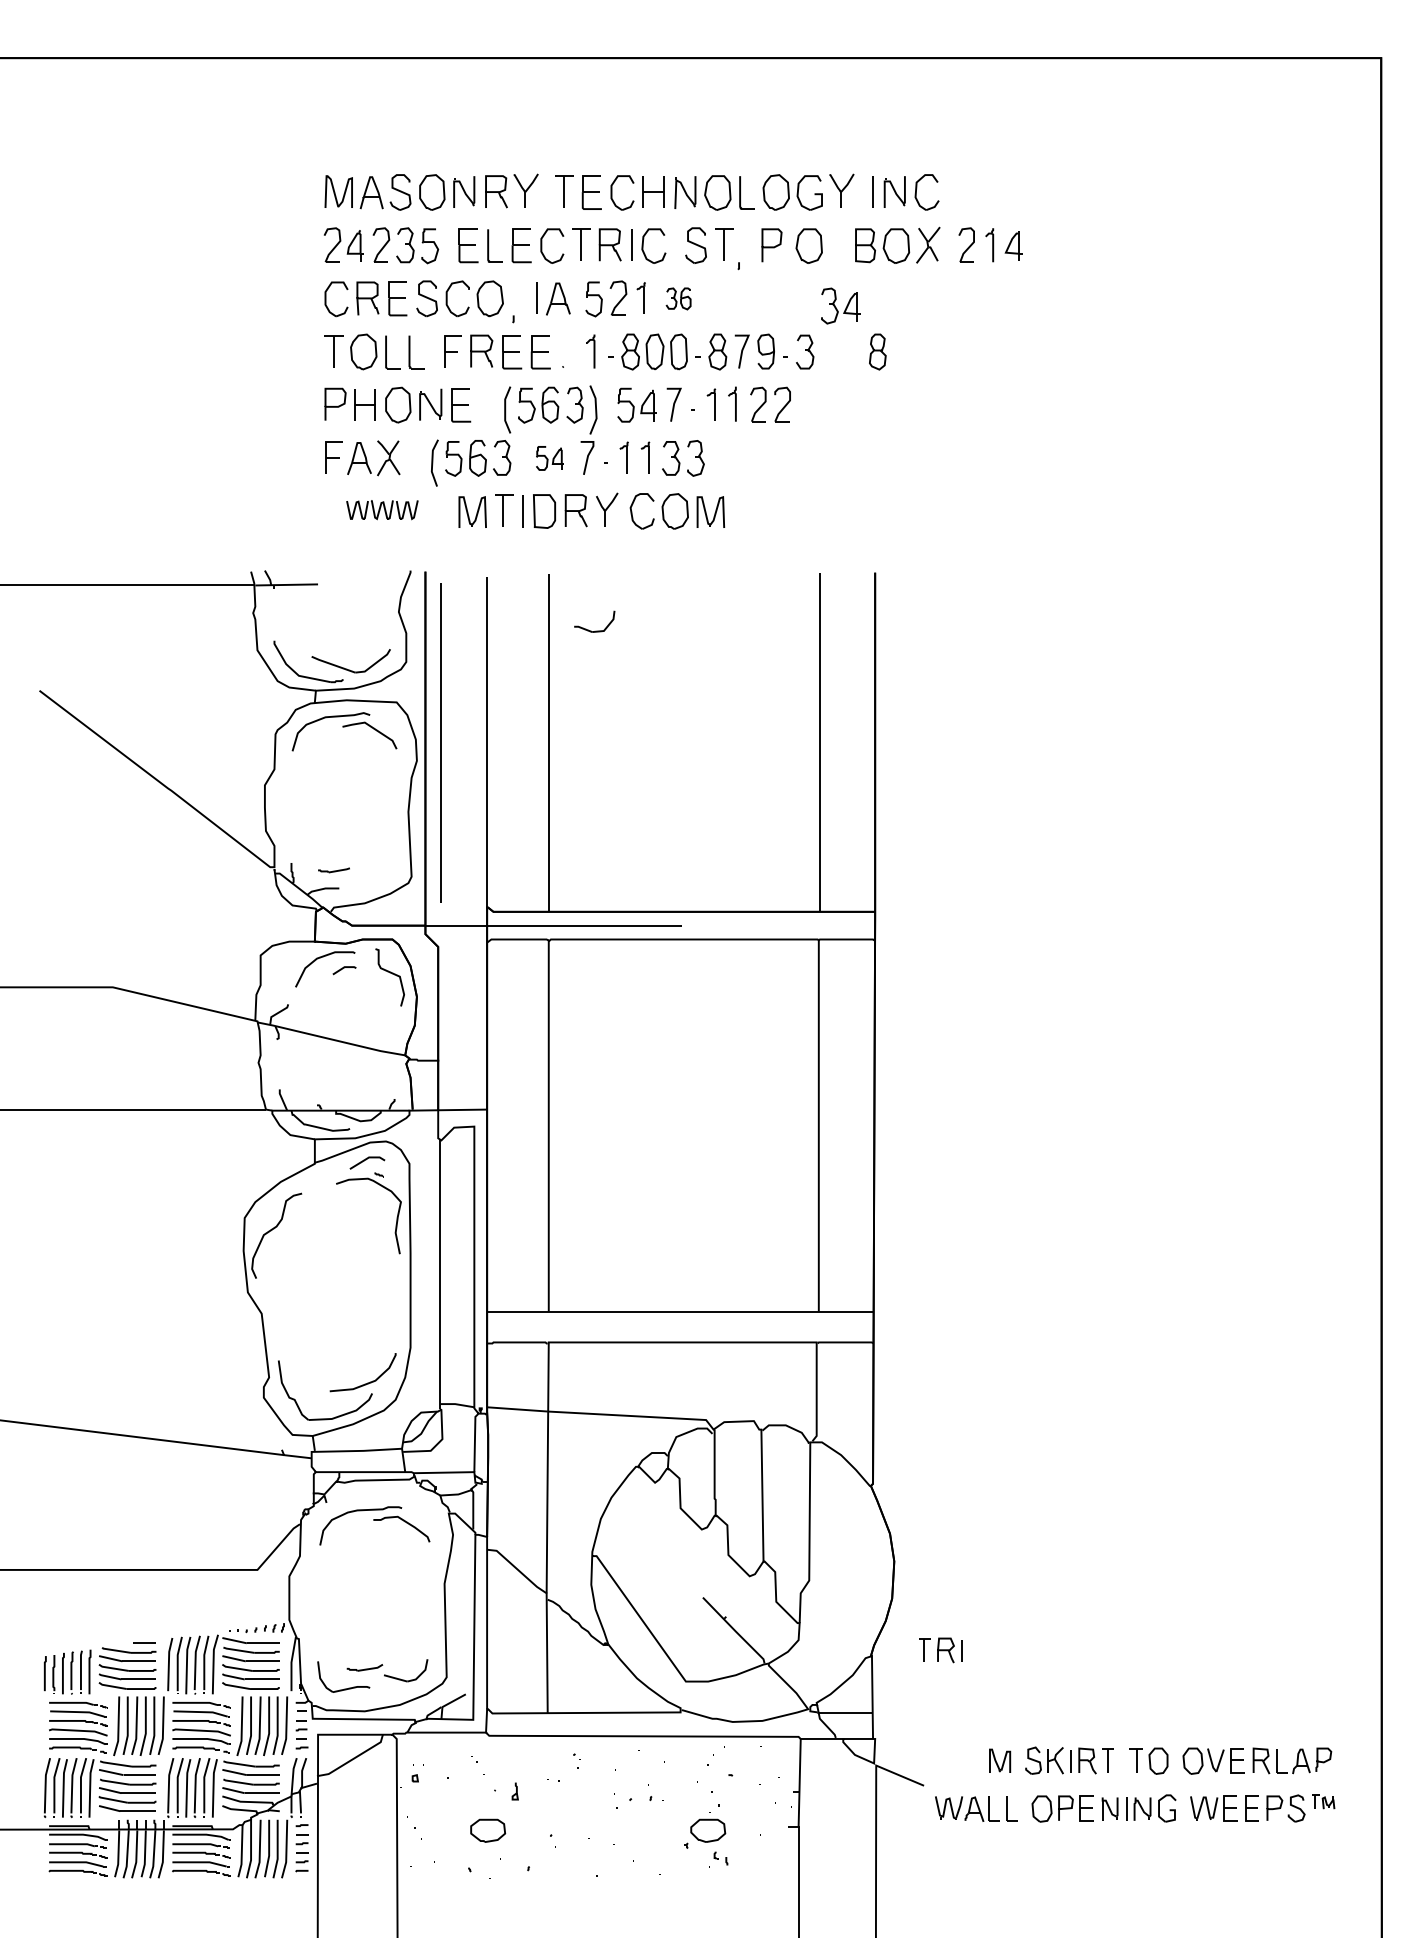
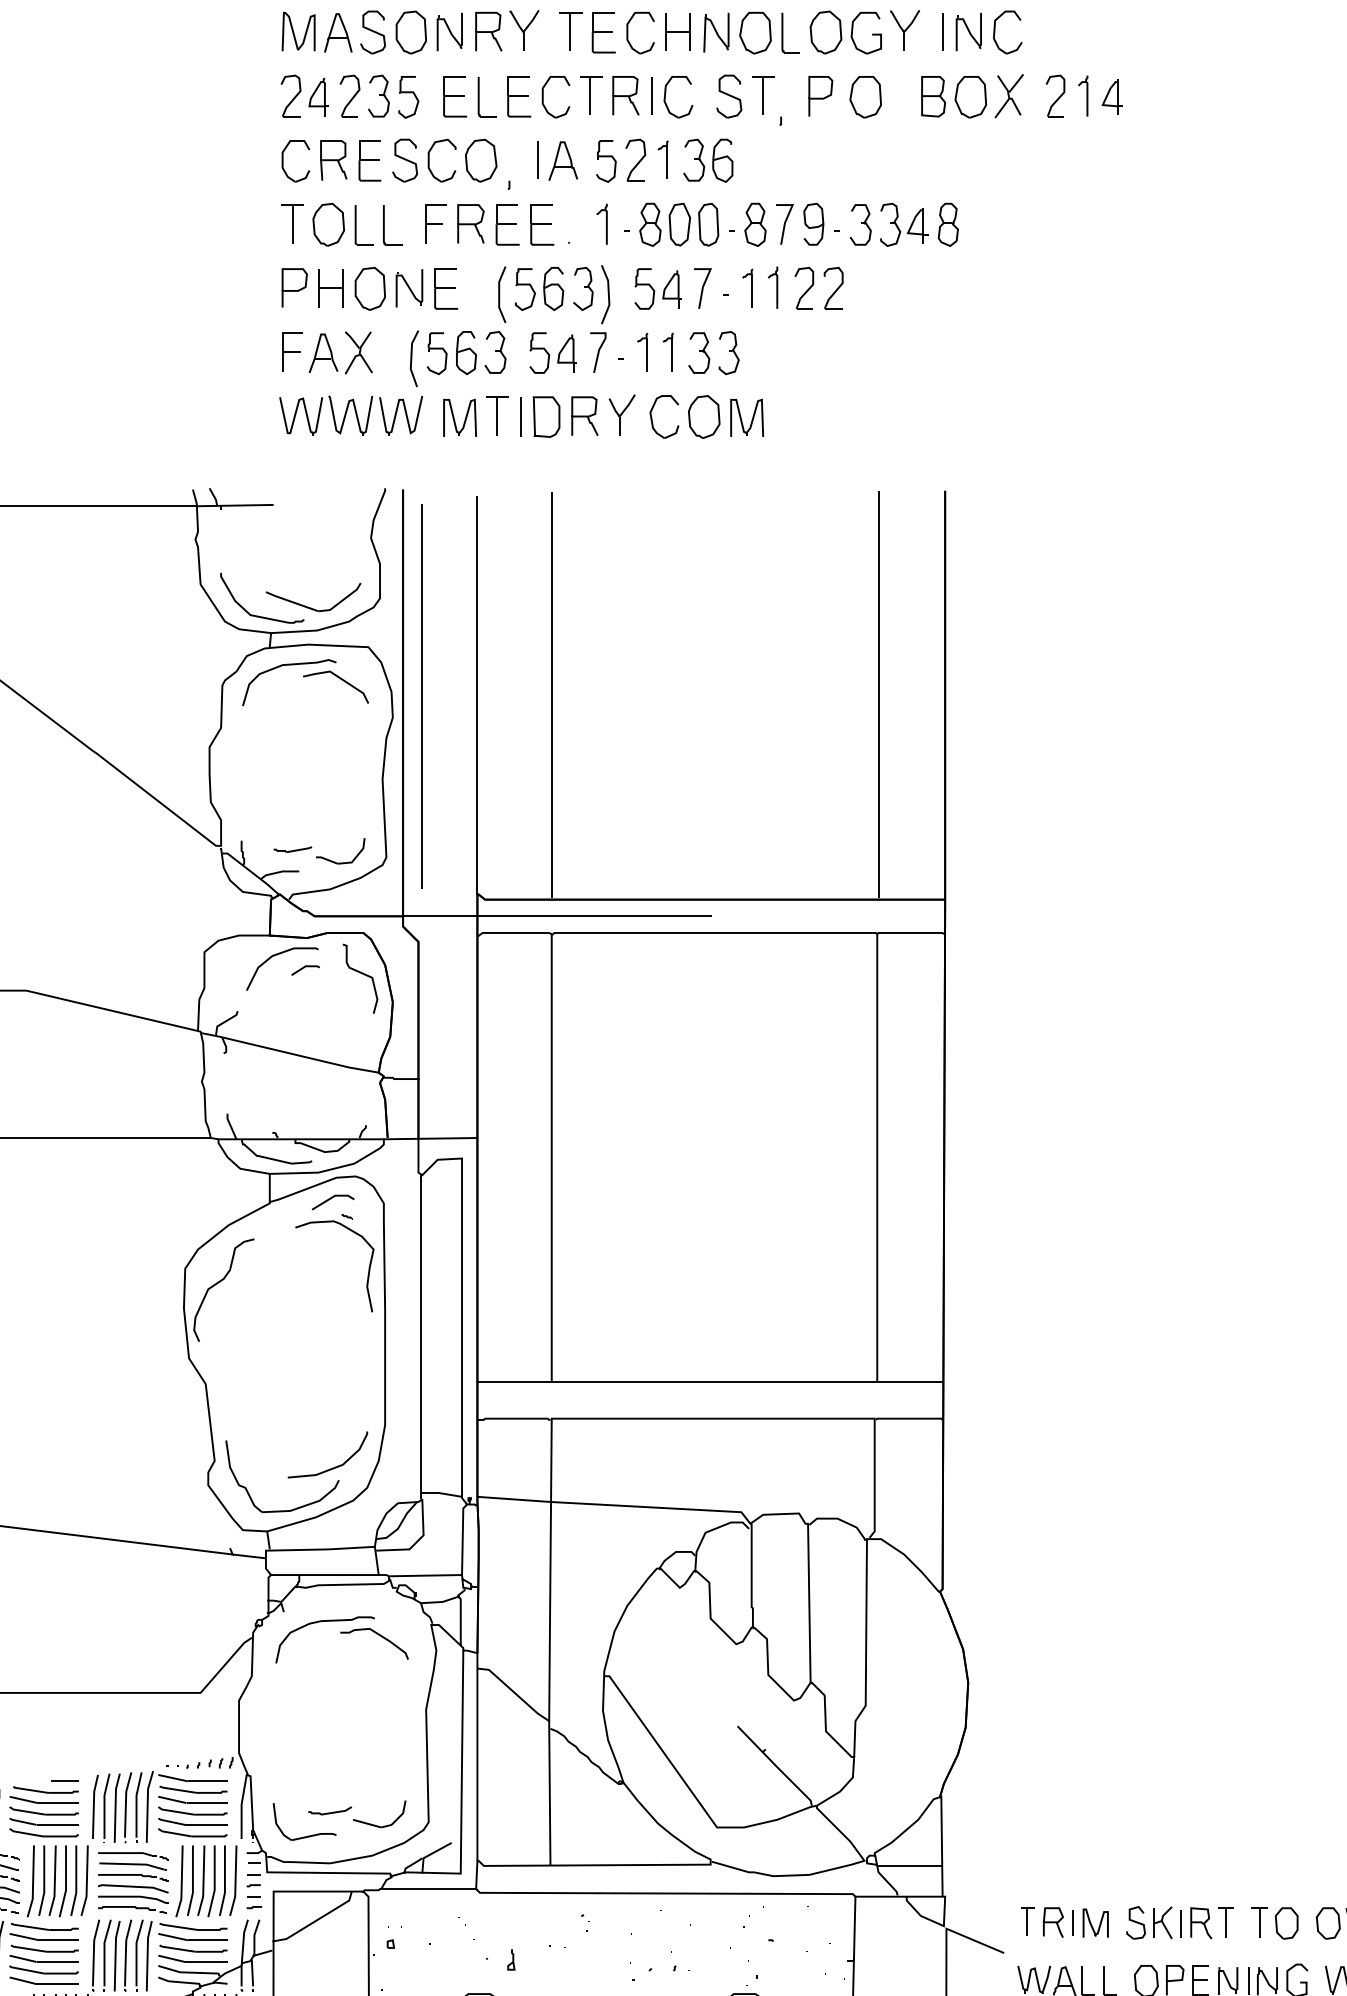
part: (678, 298) -> (708, 160), size x1.67
part: (840, 305) -> (903, 224), moved
part: (549, 458) -> (552, 353), size x1.43
part: (382, 509) -> (351, 414), size x1.67
part: (595, 630) -> (341, 861), moved
part: (940, 1650) -> (1046, 1922), moved

